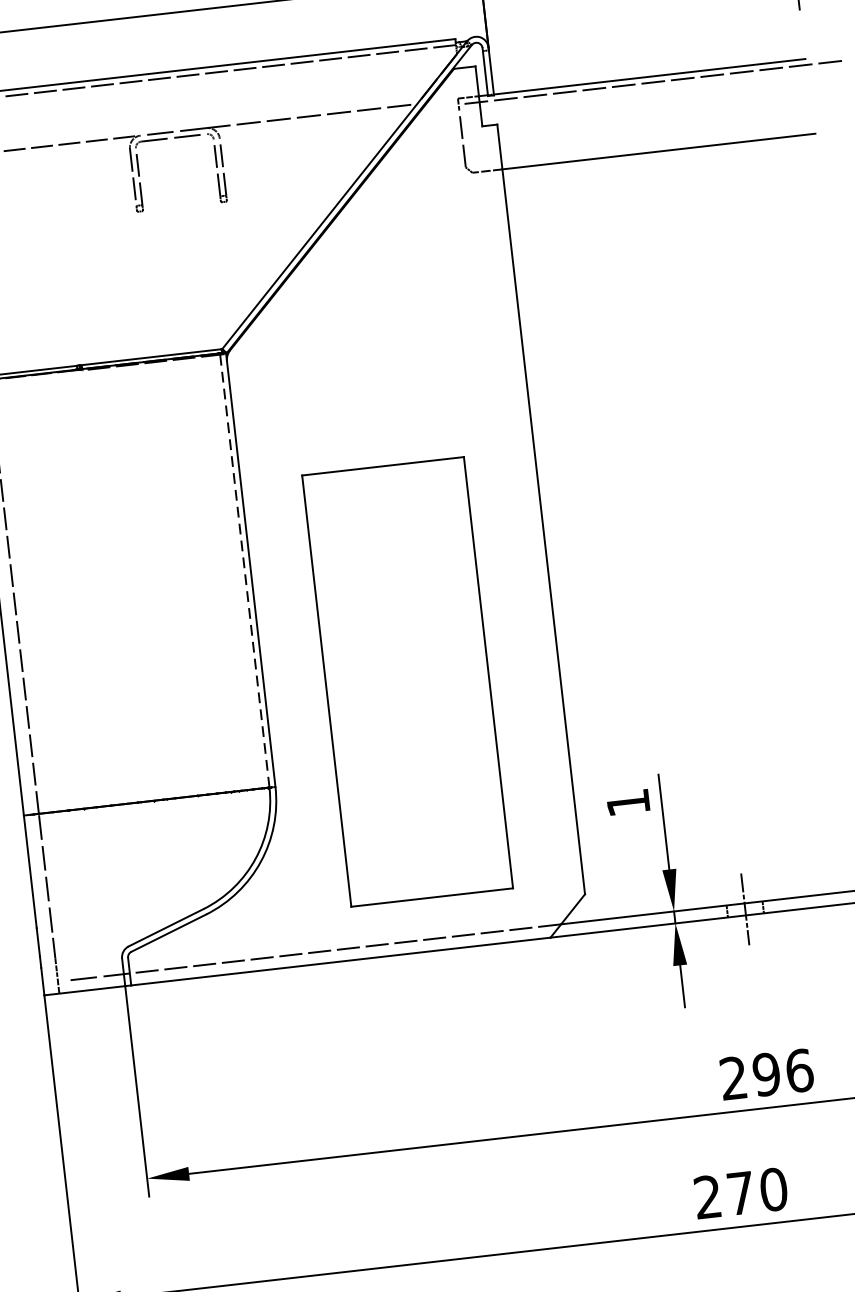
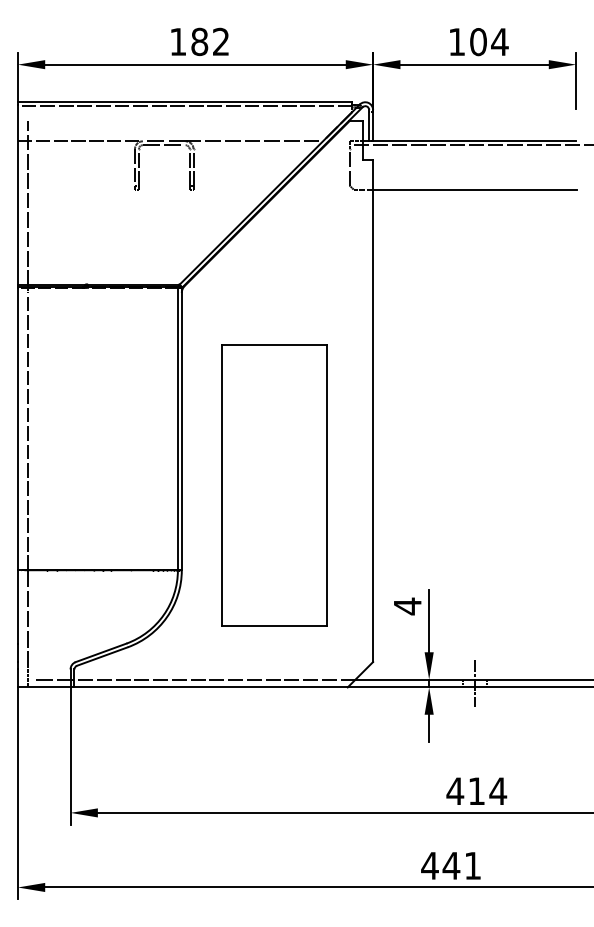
line: (244, 570) -> (177, 428), dashed -> solid
part: (407, 682) -> (274, 485), moved
text: (628, 803) -> (407, 606), 1 -> 4
text: (766, 1074) -> (476, 791), 296 -> 414
text: (740, 1192) -> (451, 865), 270 -> 441

